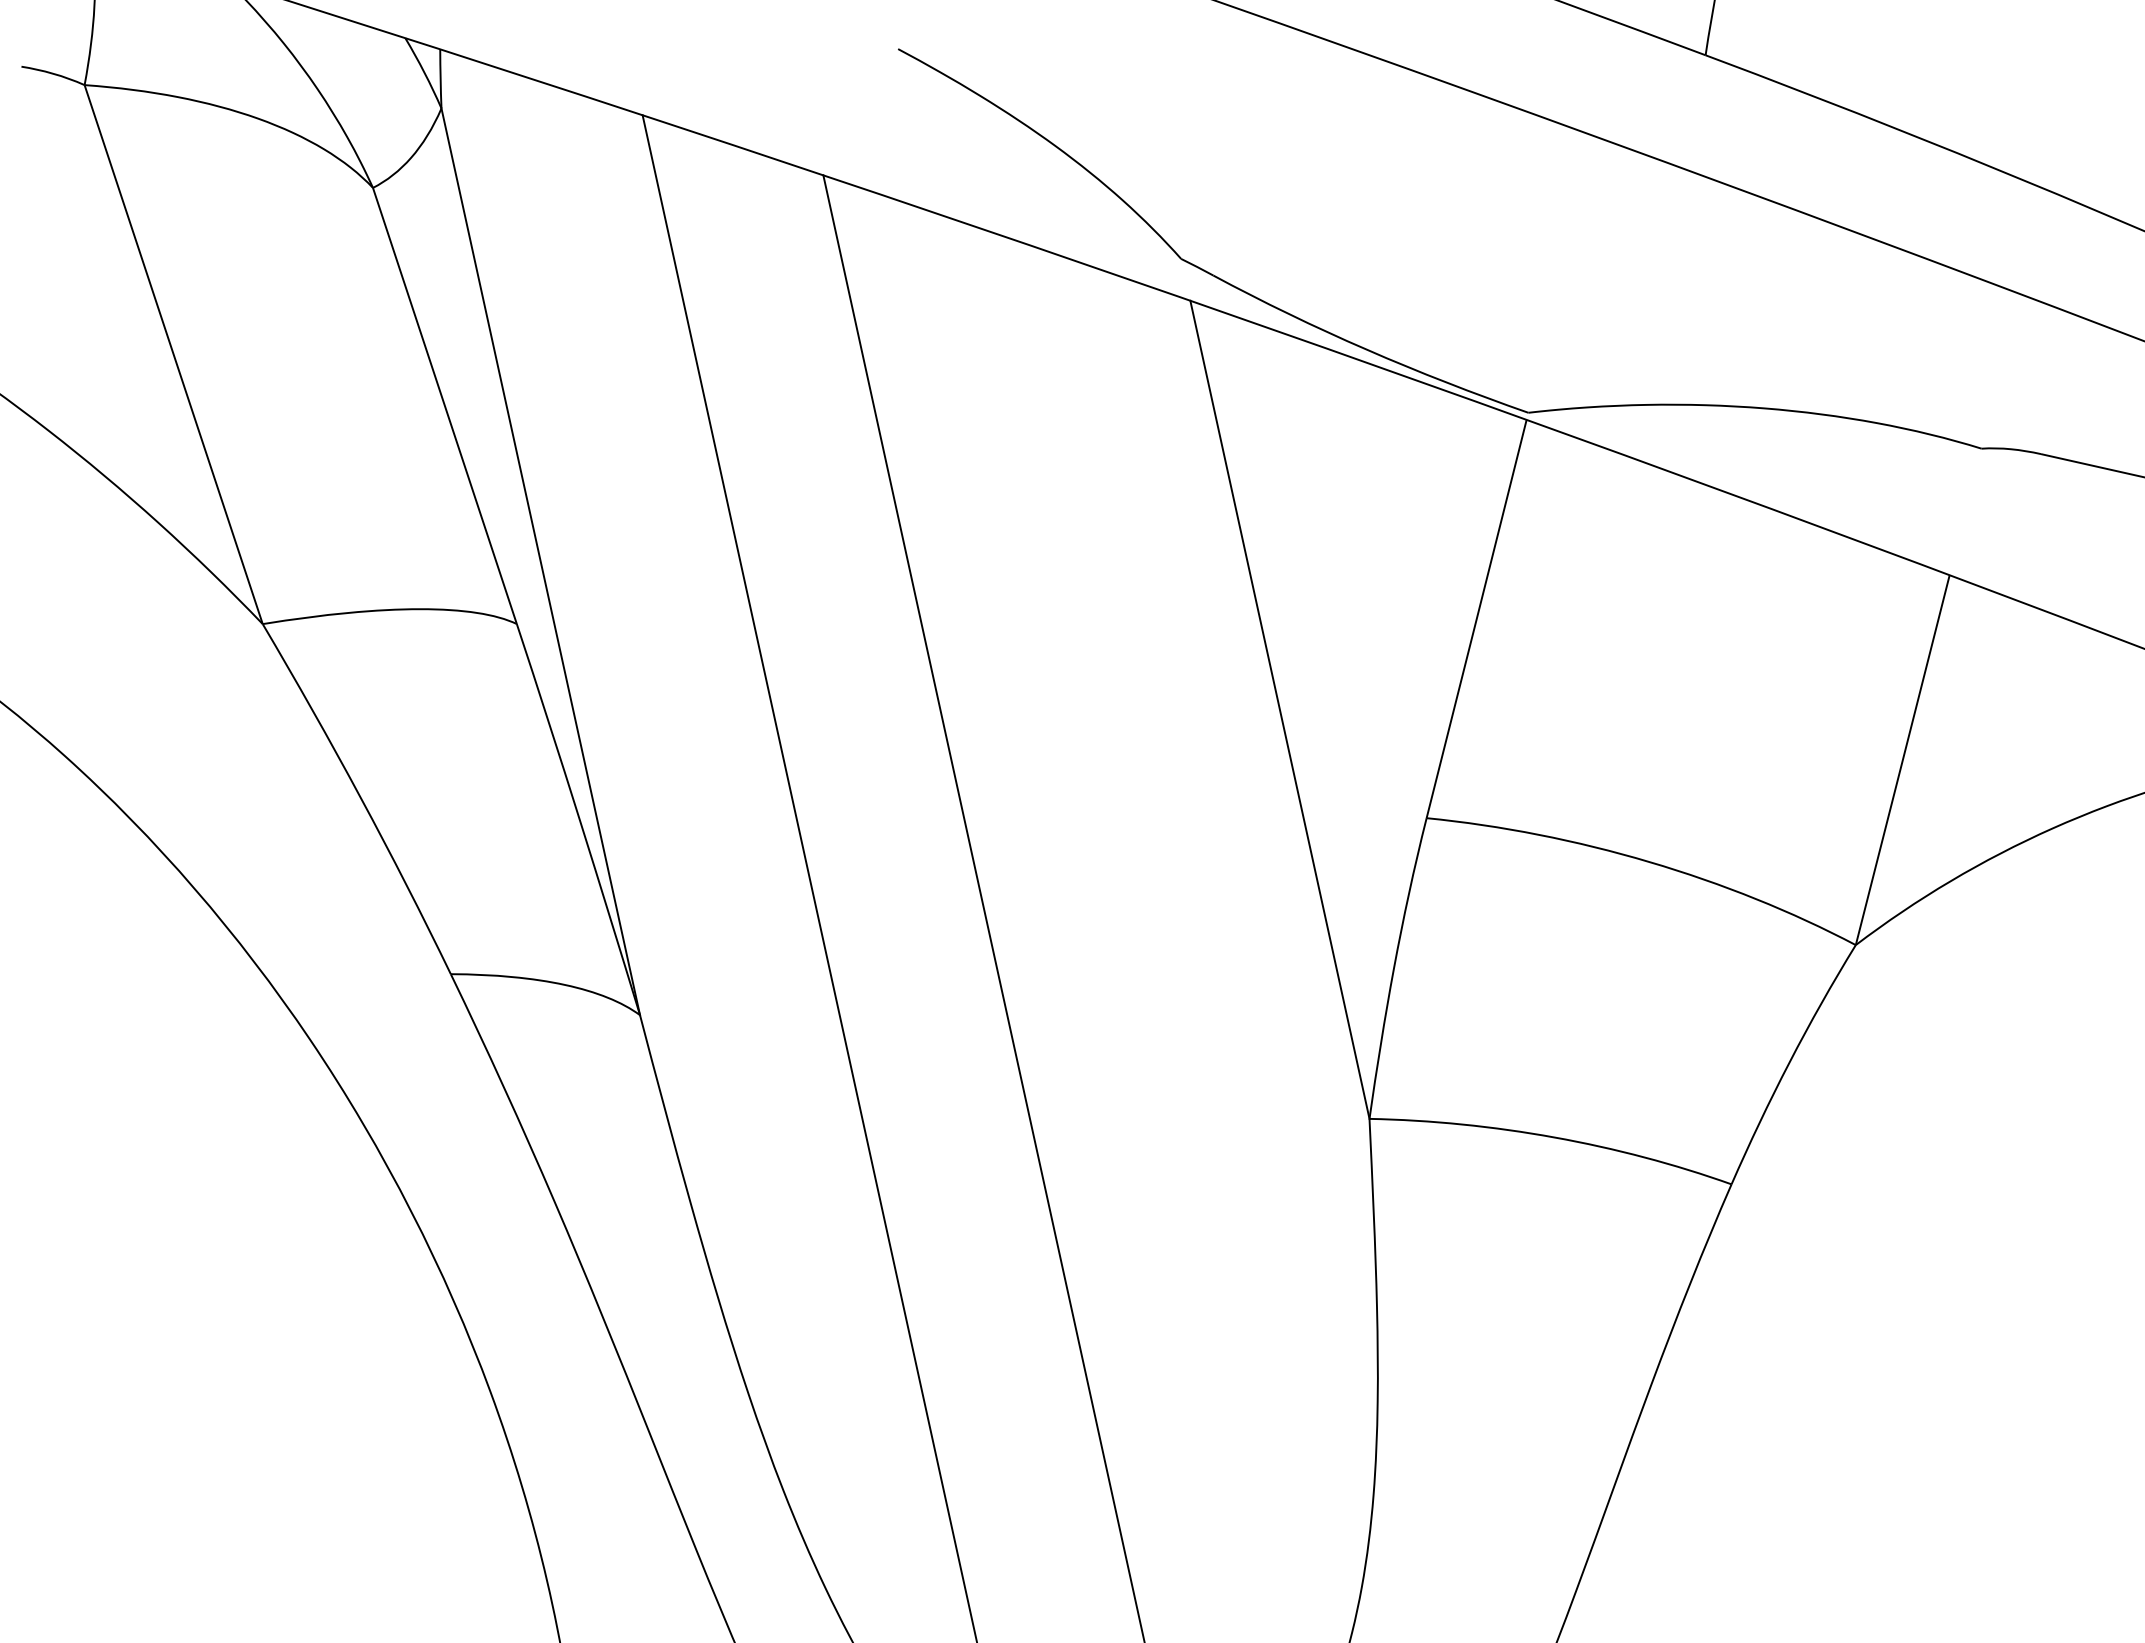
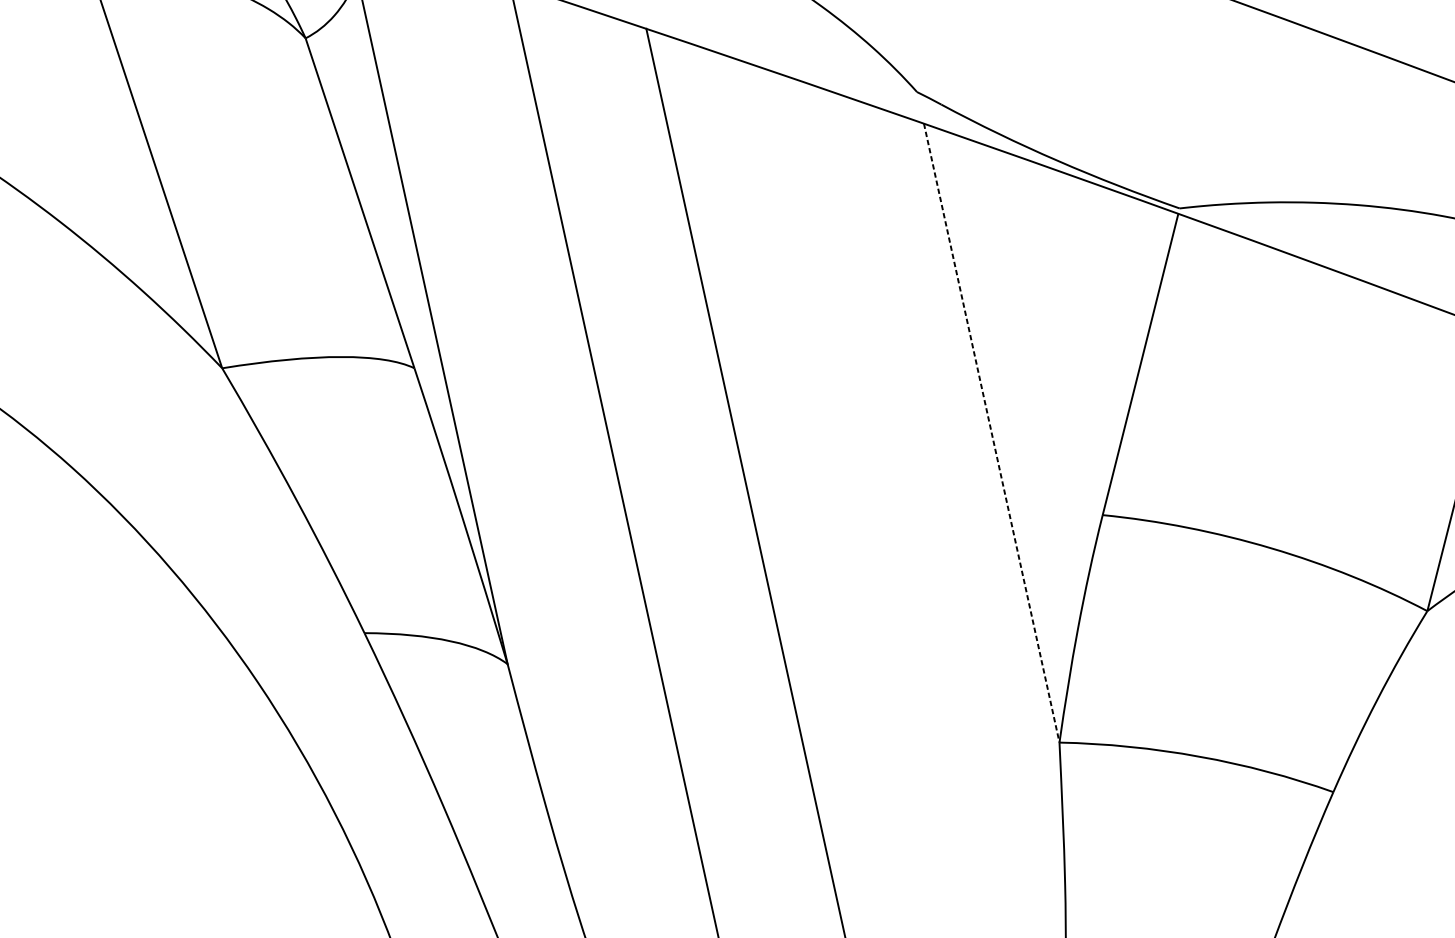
line: (1279, 709) -> (991, 432), solid -> dashed

